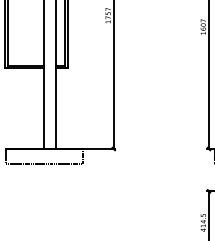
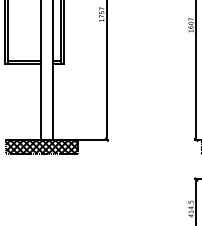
hatch: (44, 156) -> (41, 146), added

